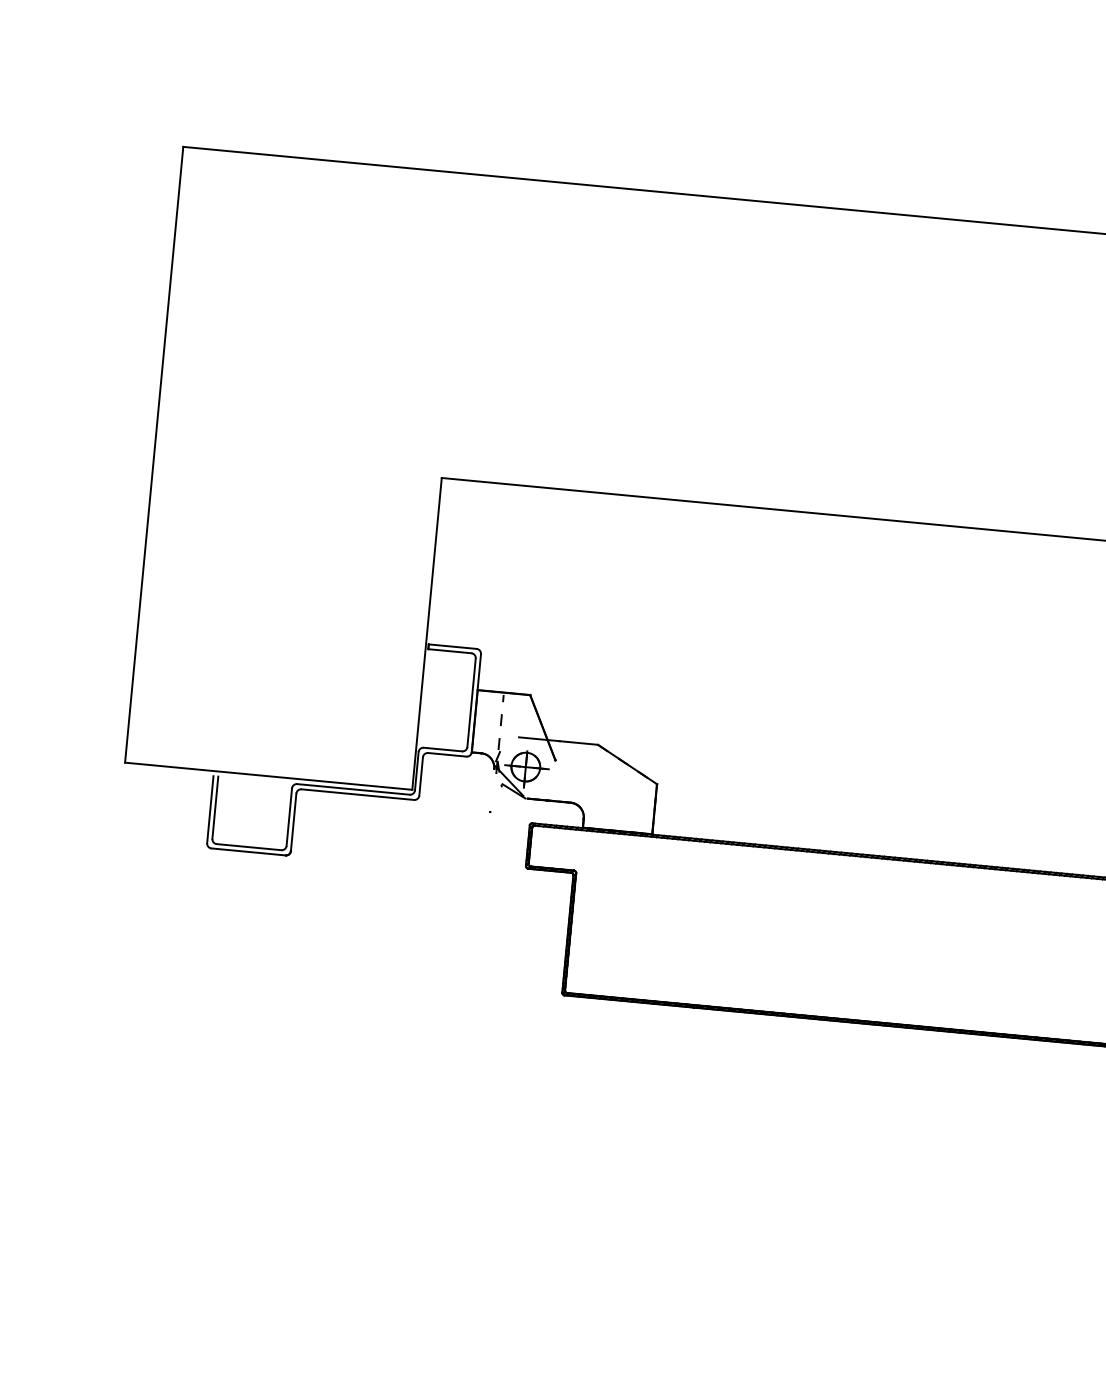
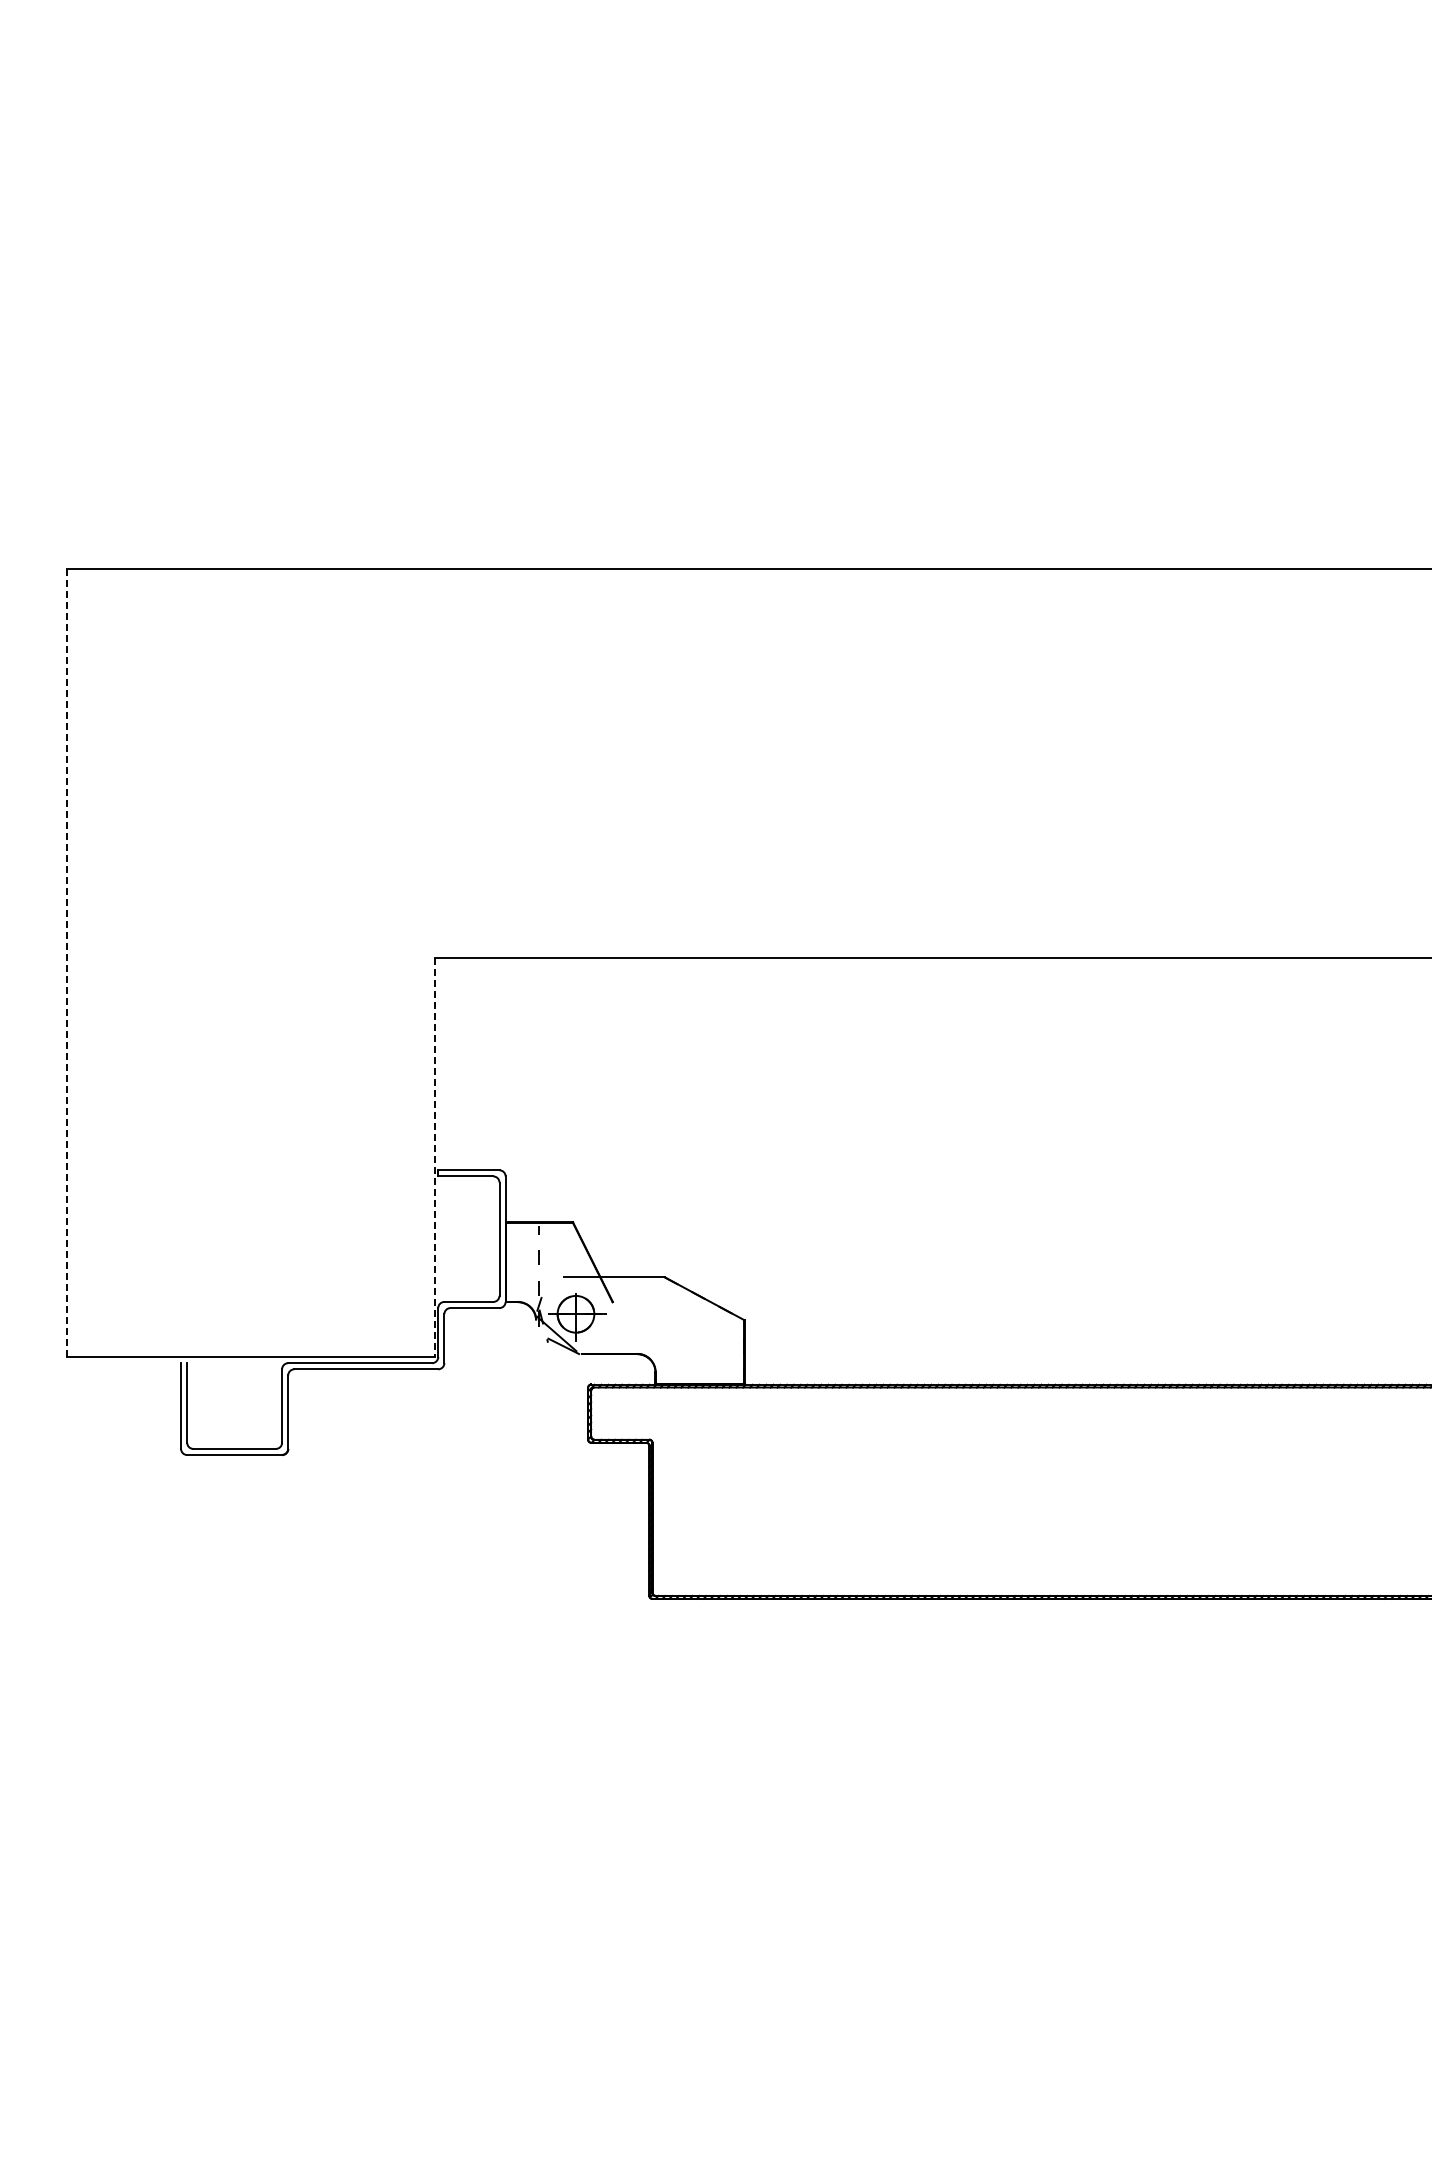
line: (154, 454) -> (67, 962), solid -> dashed
line: (426, 634) -> (434, 1157), solid -> dashed

